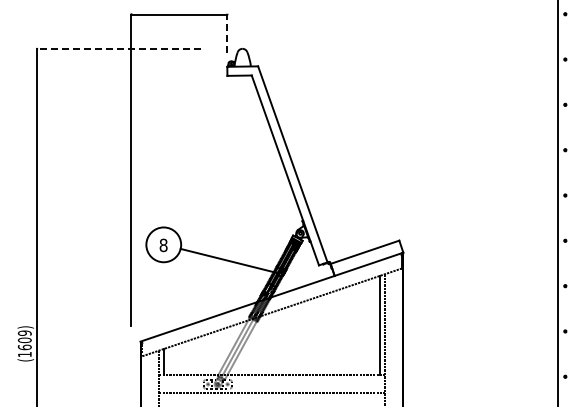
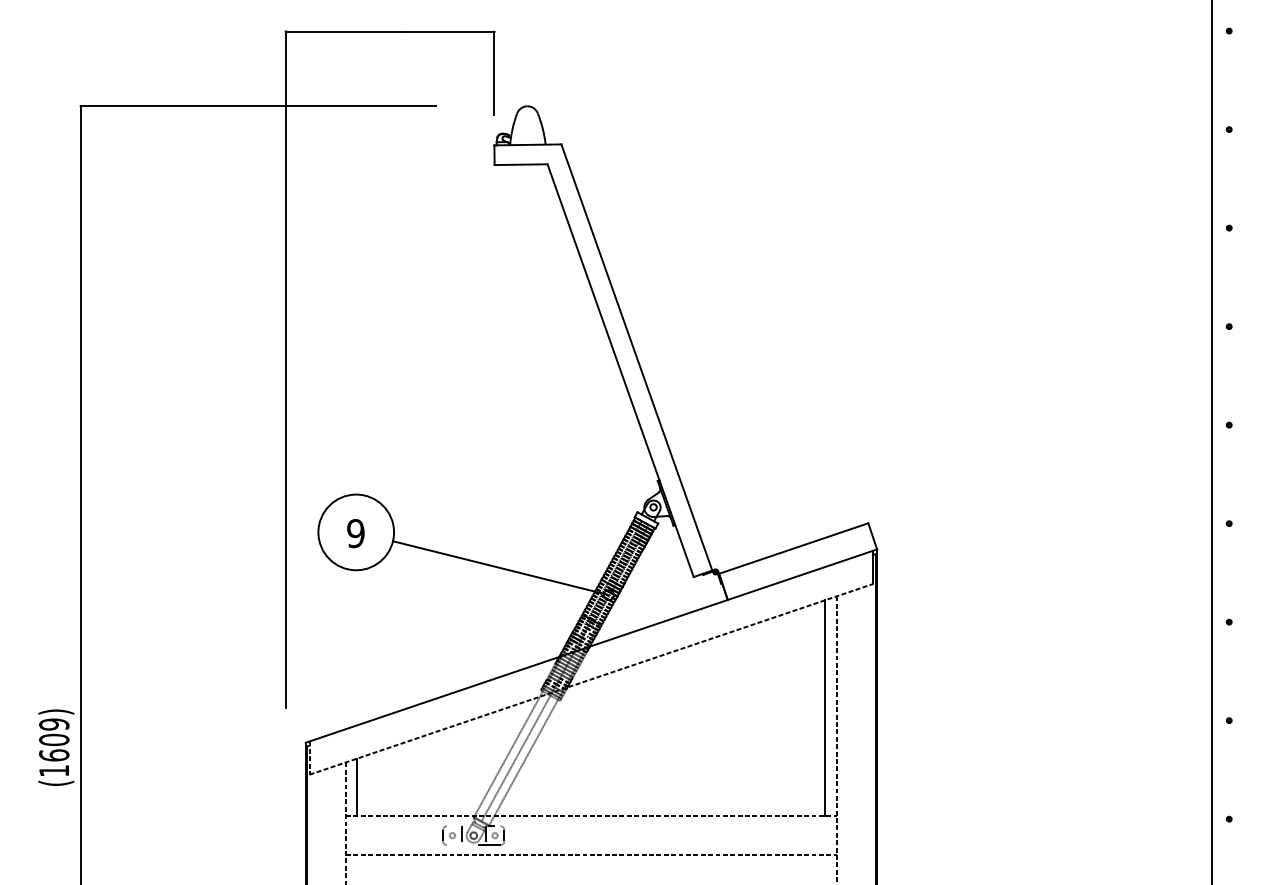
line: (227, 33) -> (494, 72), dashed -> solid
line: (118, 48) -> (257, 105), dashed -> solid
text: (163, 245) -> (355, 533), 8 -> 9

